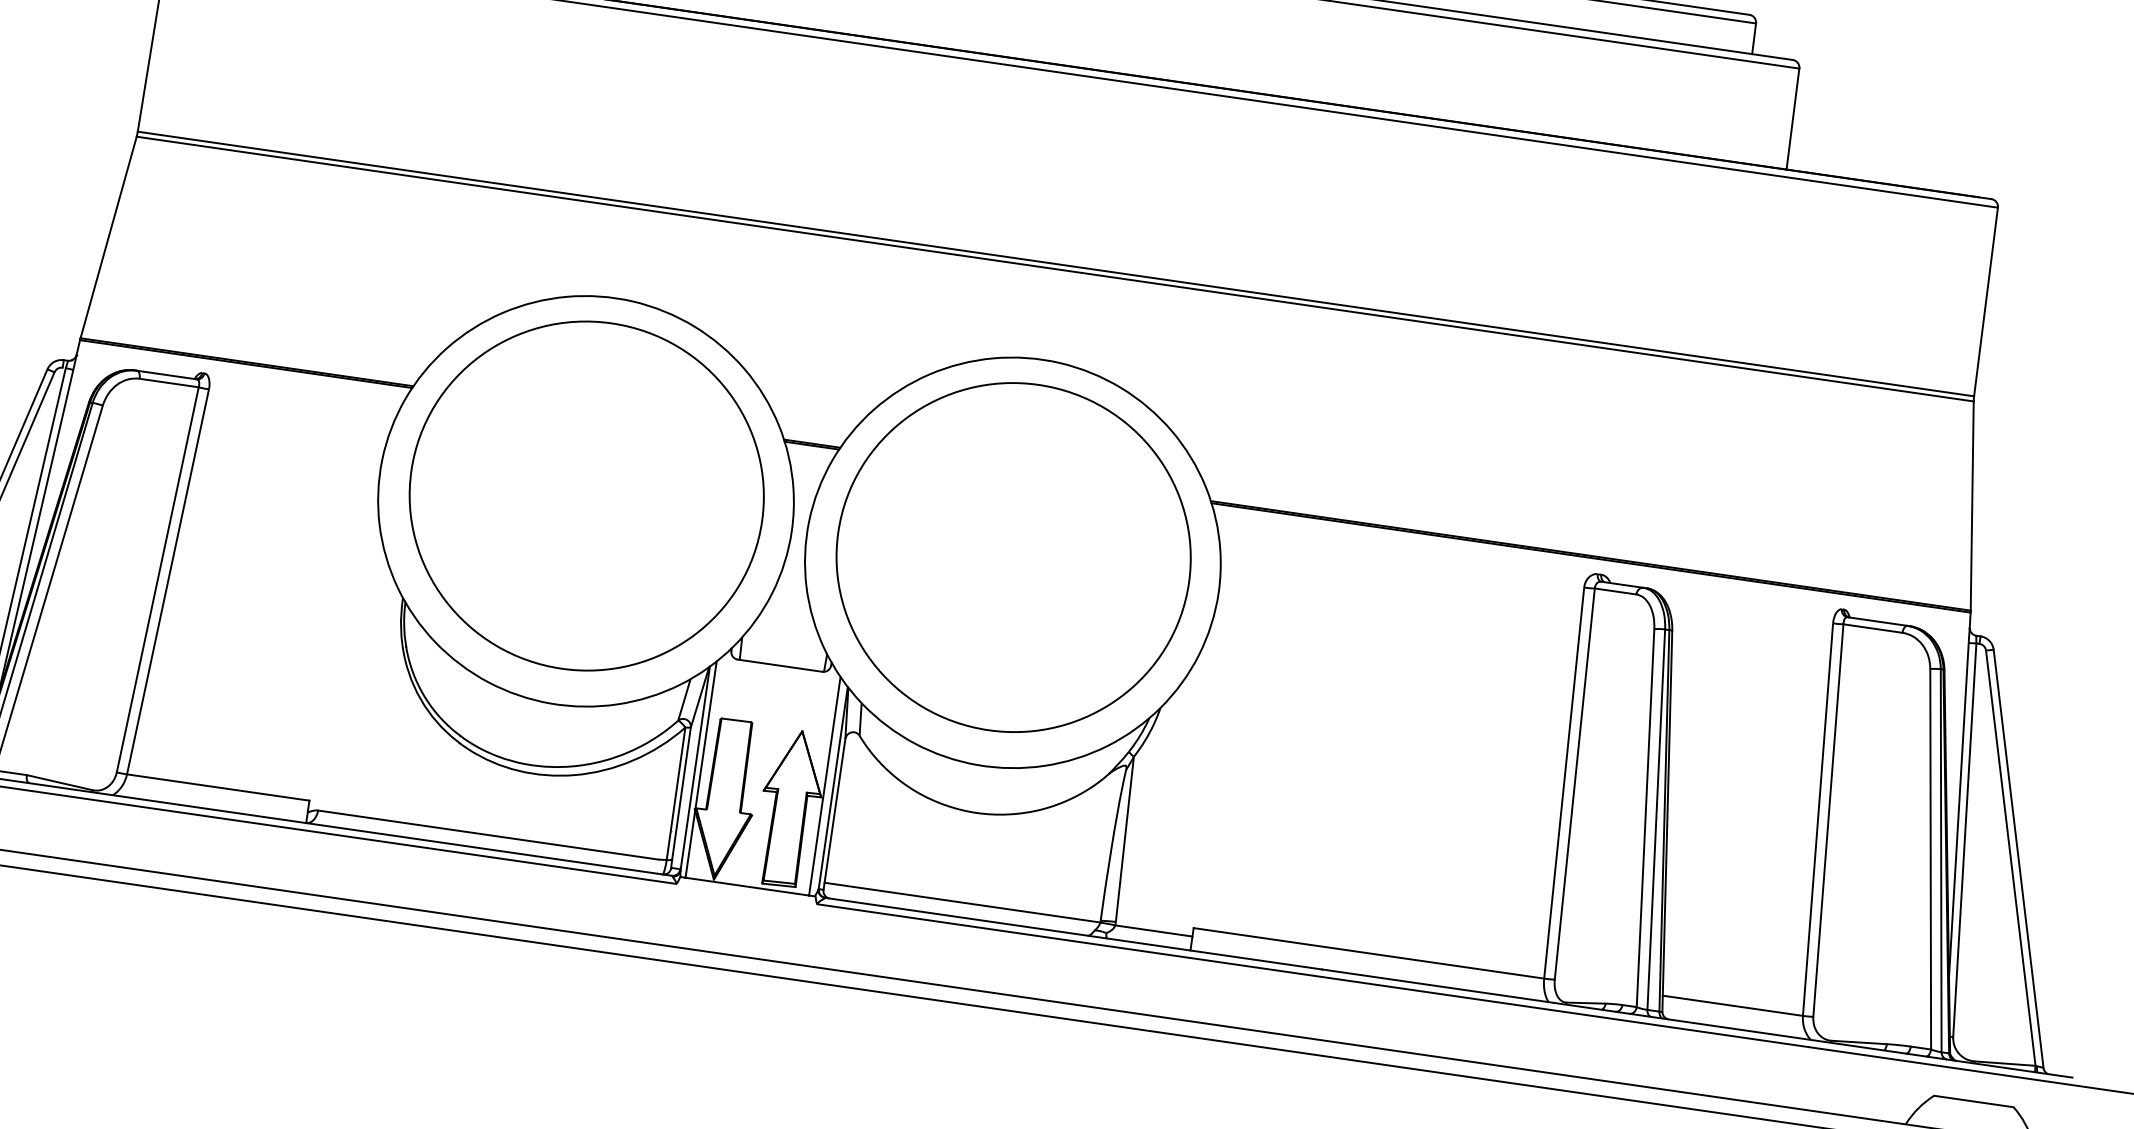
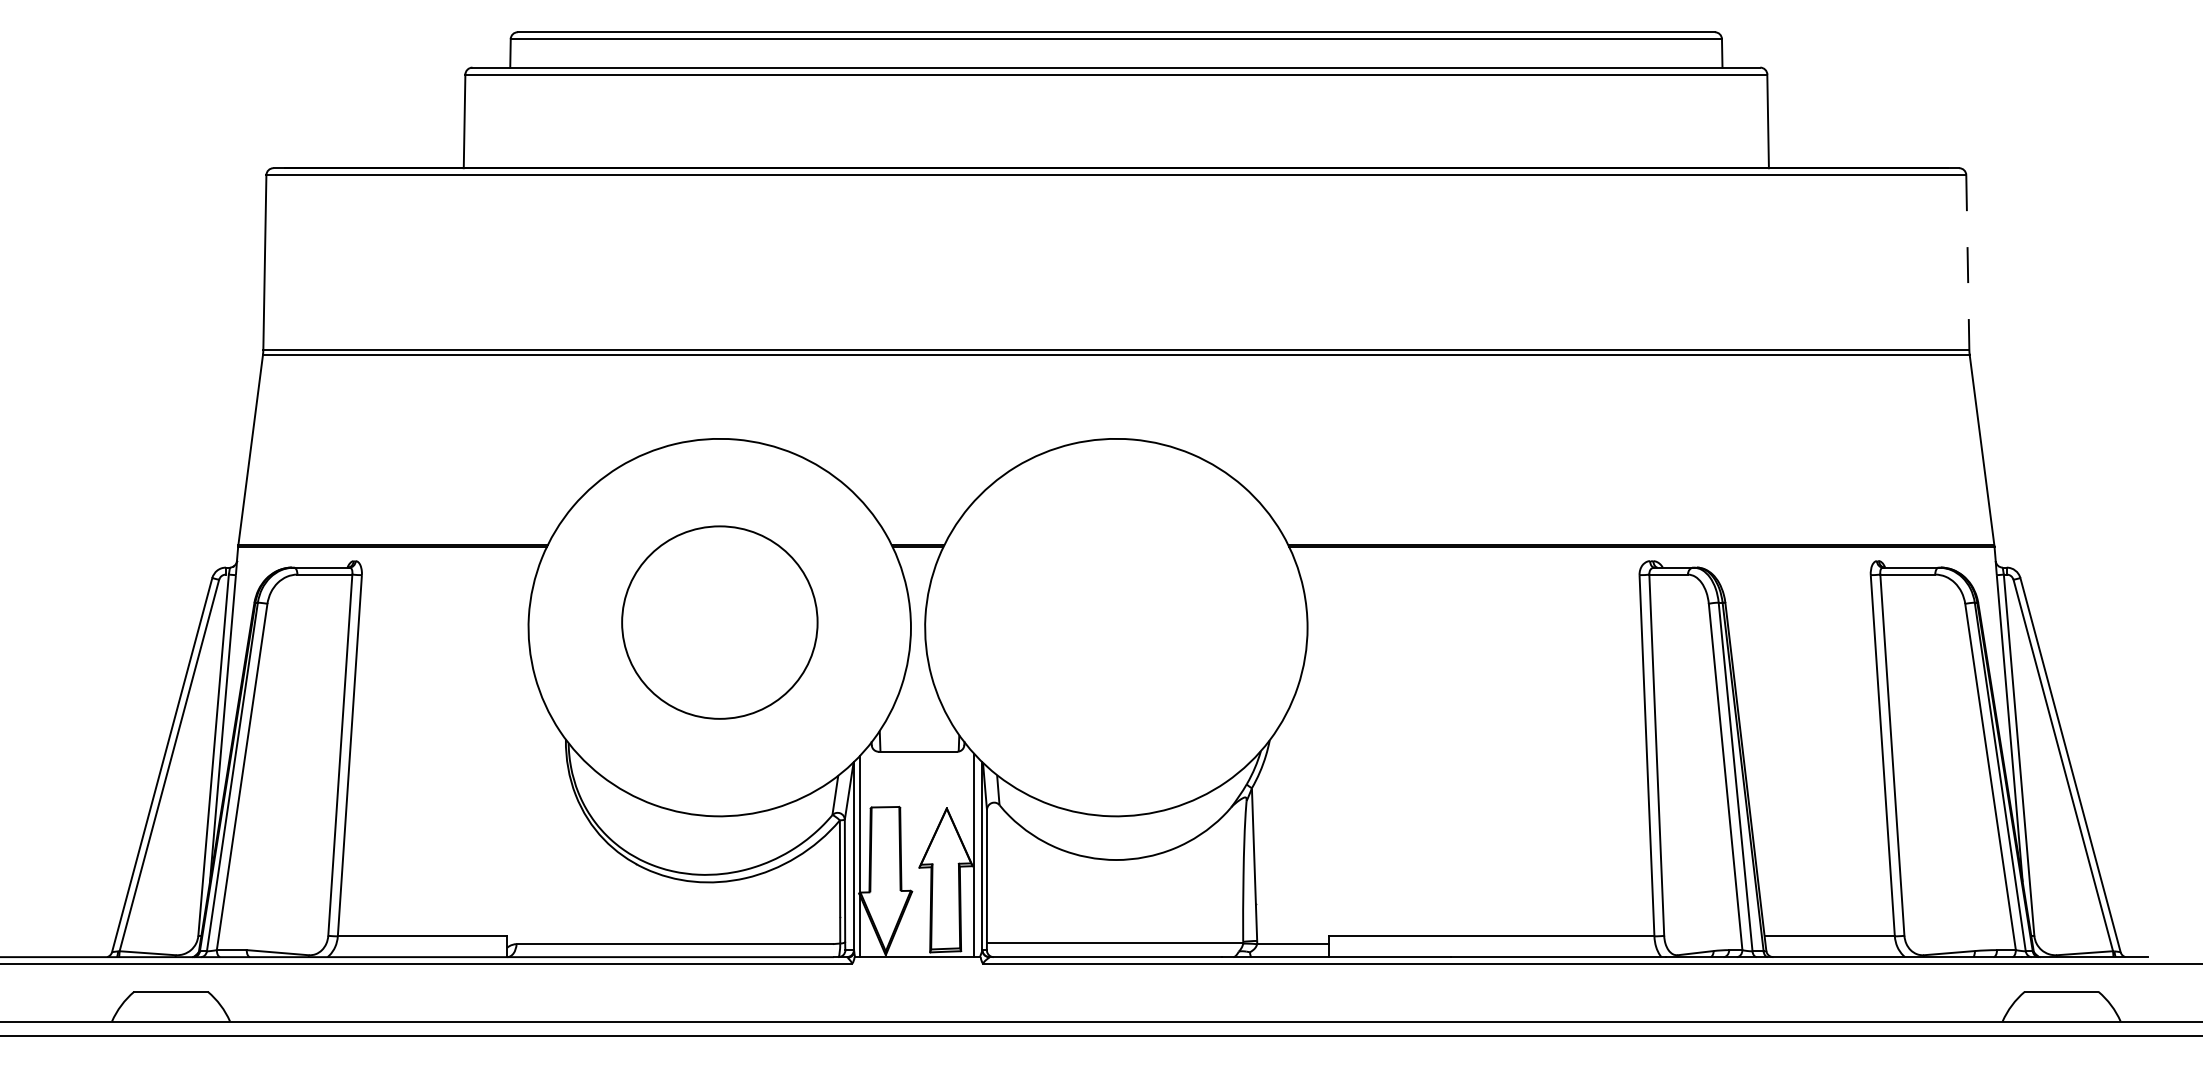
line: (1985, 302) -> (1967, 263), solid -> dashed
part: (586, 495) -> (719, 622), size x0.6
part: (1013, 557) -> (1116, 622), removed

